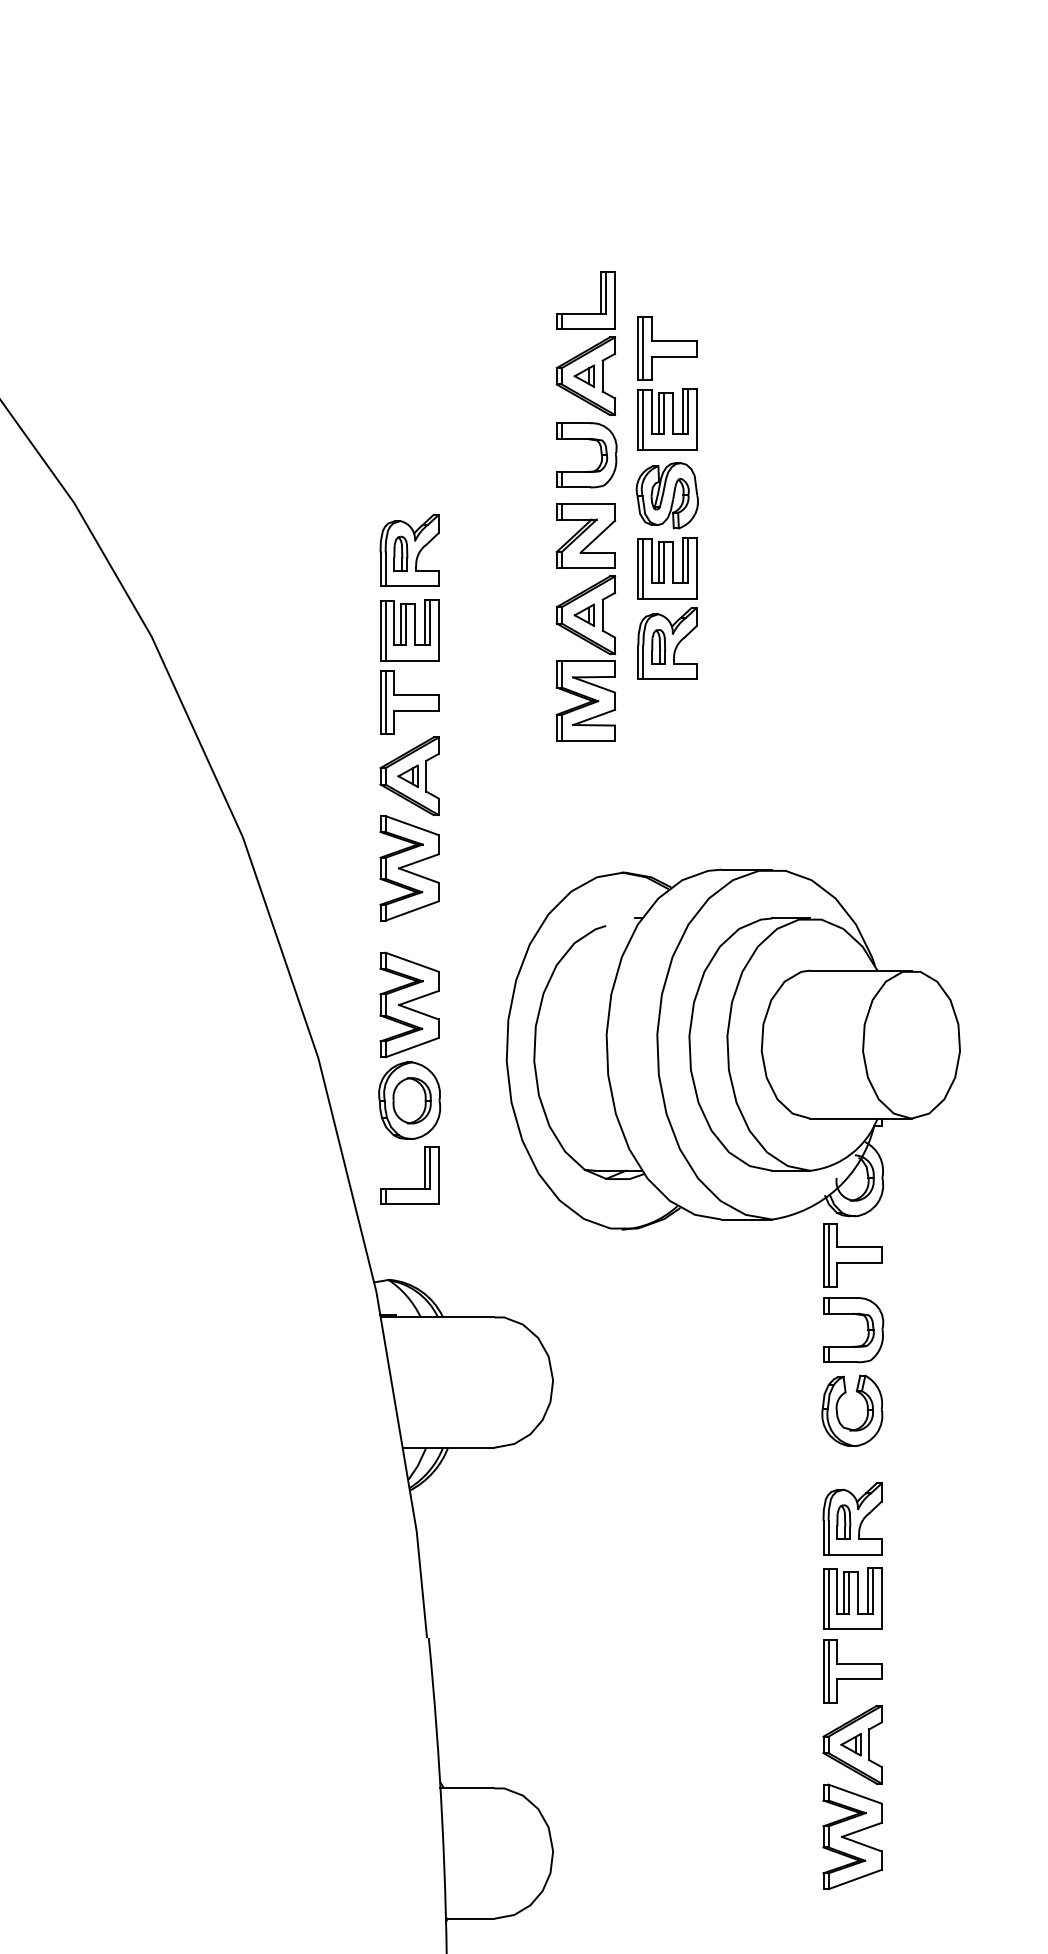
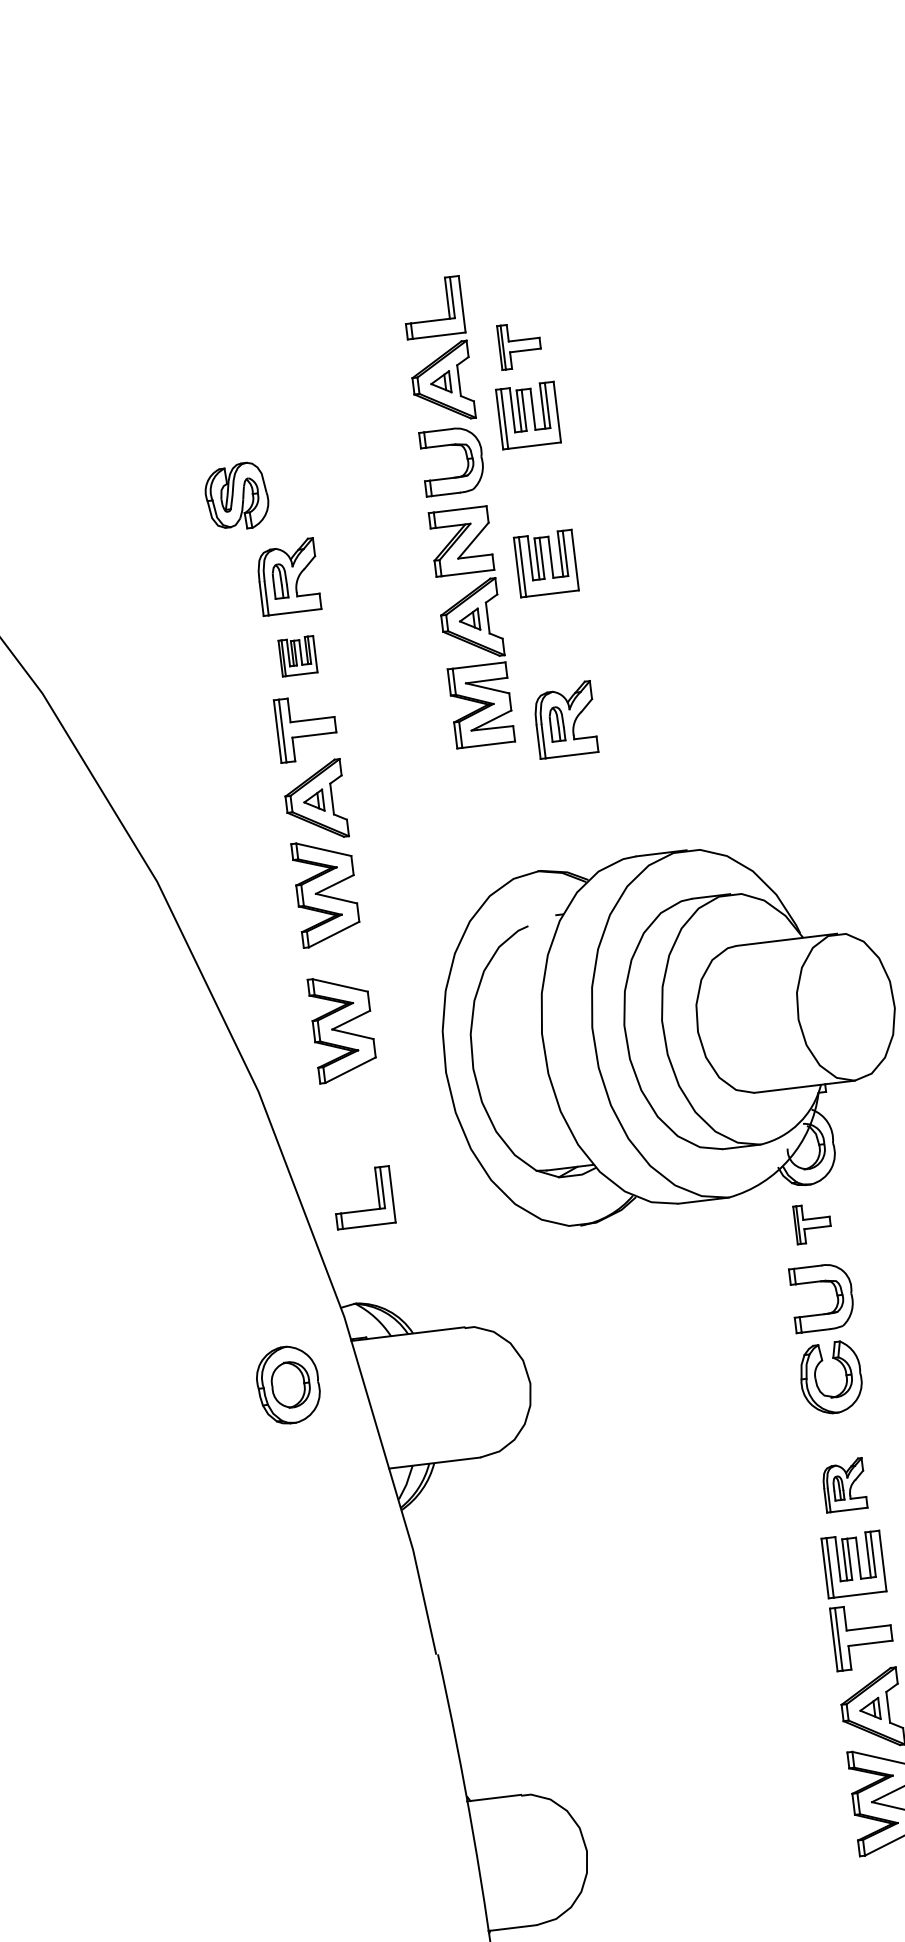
part: (667, 348) -> (519, 345), size x0.7
part: (666, 495) -> (236, 496), moved
part: (409, 630) -> (297, 656), size x0.6
part: (667, 643) -> (565, 719), moved
part: (409, 1100) -> (288, 1384), moved
part: (852, 1255) -> (812, 1223), size x0.6
part: (852, 1518) -> (844, 1484), size x0.7

